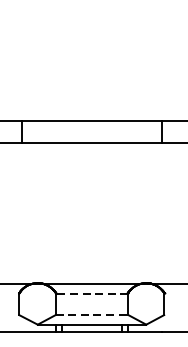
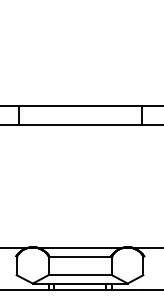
line: (92, 293) -> (80, 256), dashed -> solid
line: (92, 315) -> (80, 275), dashed -> solid

